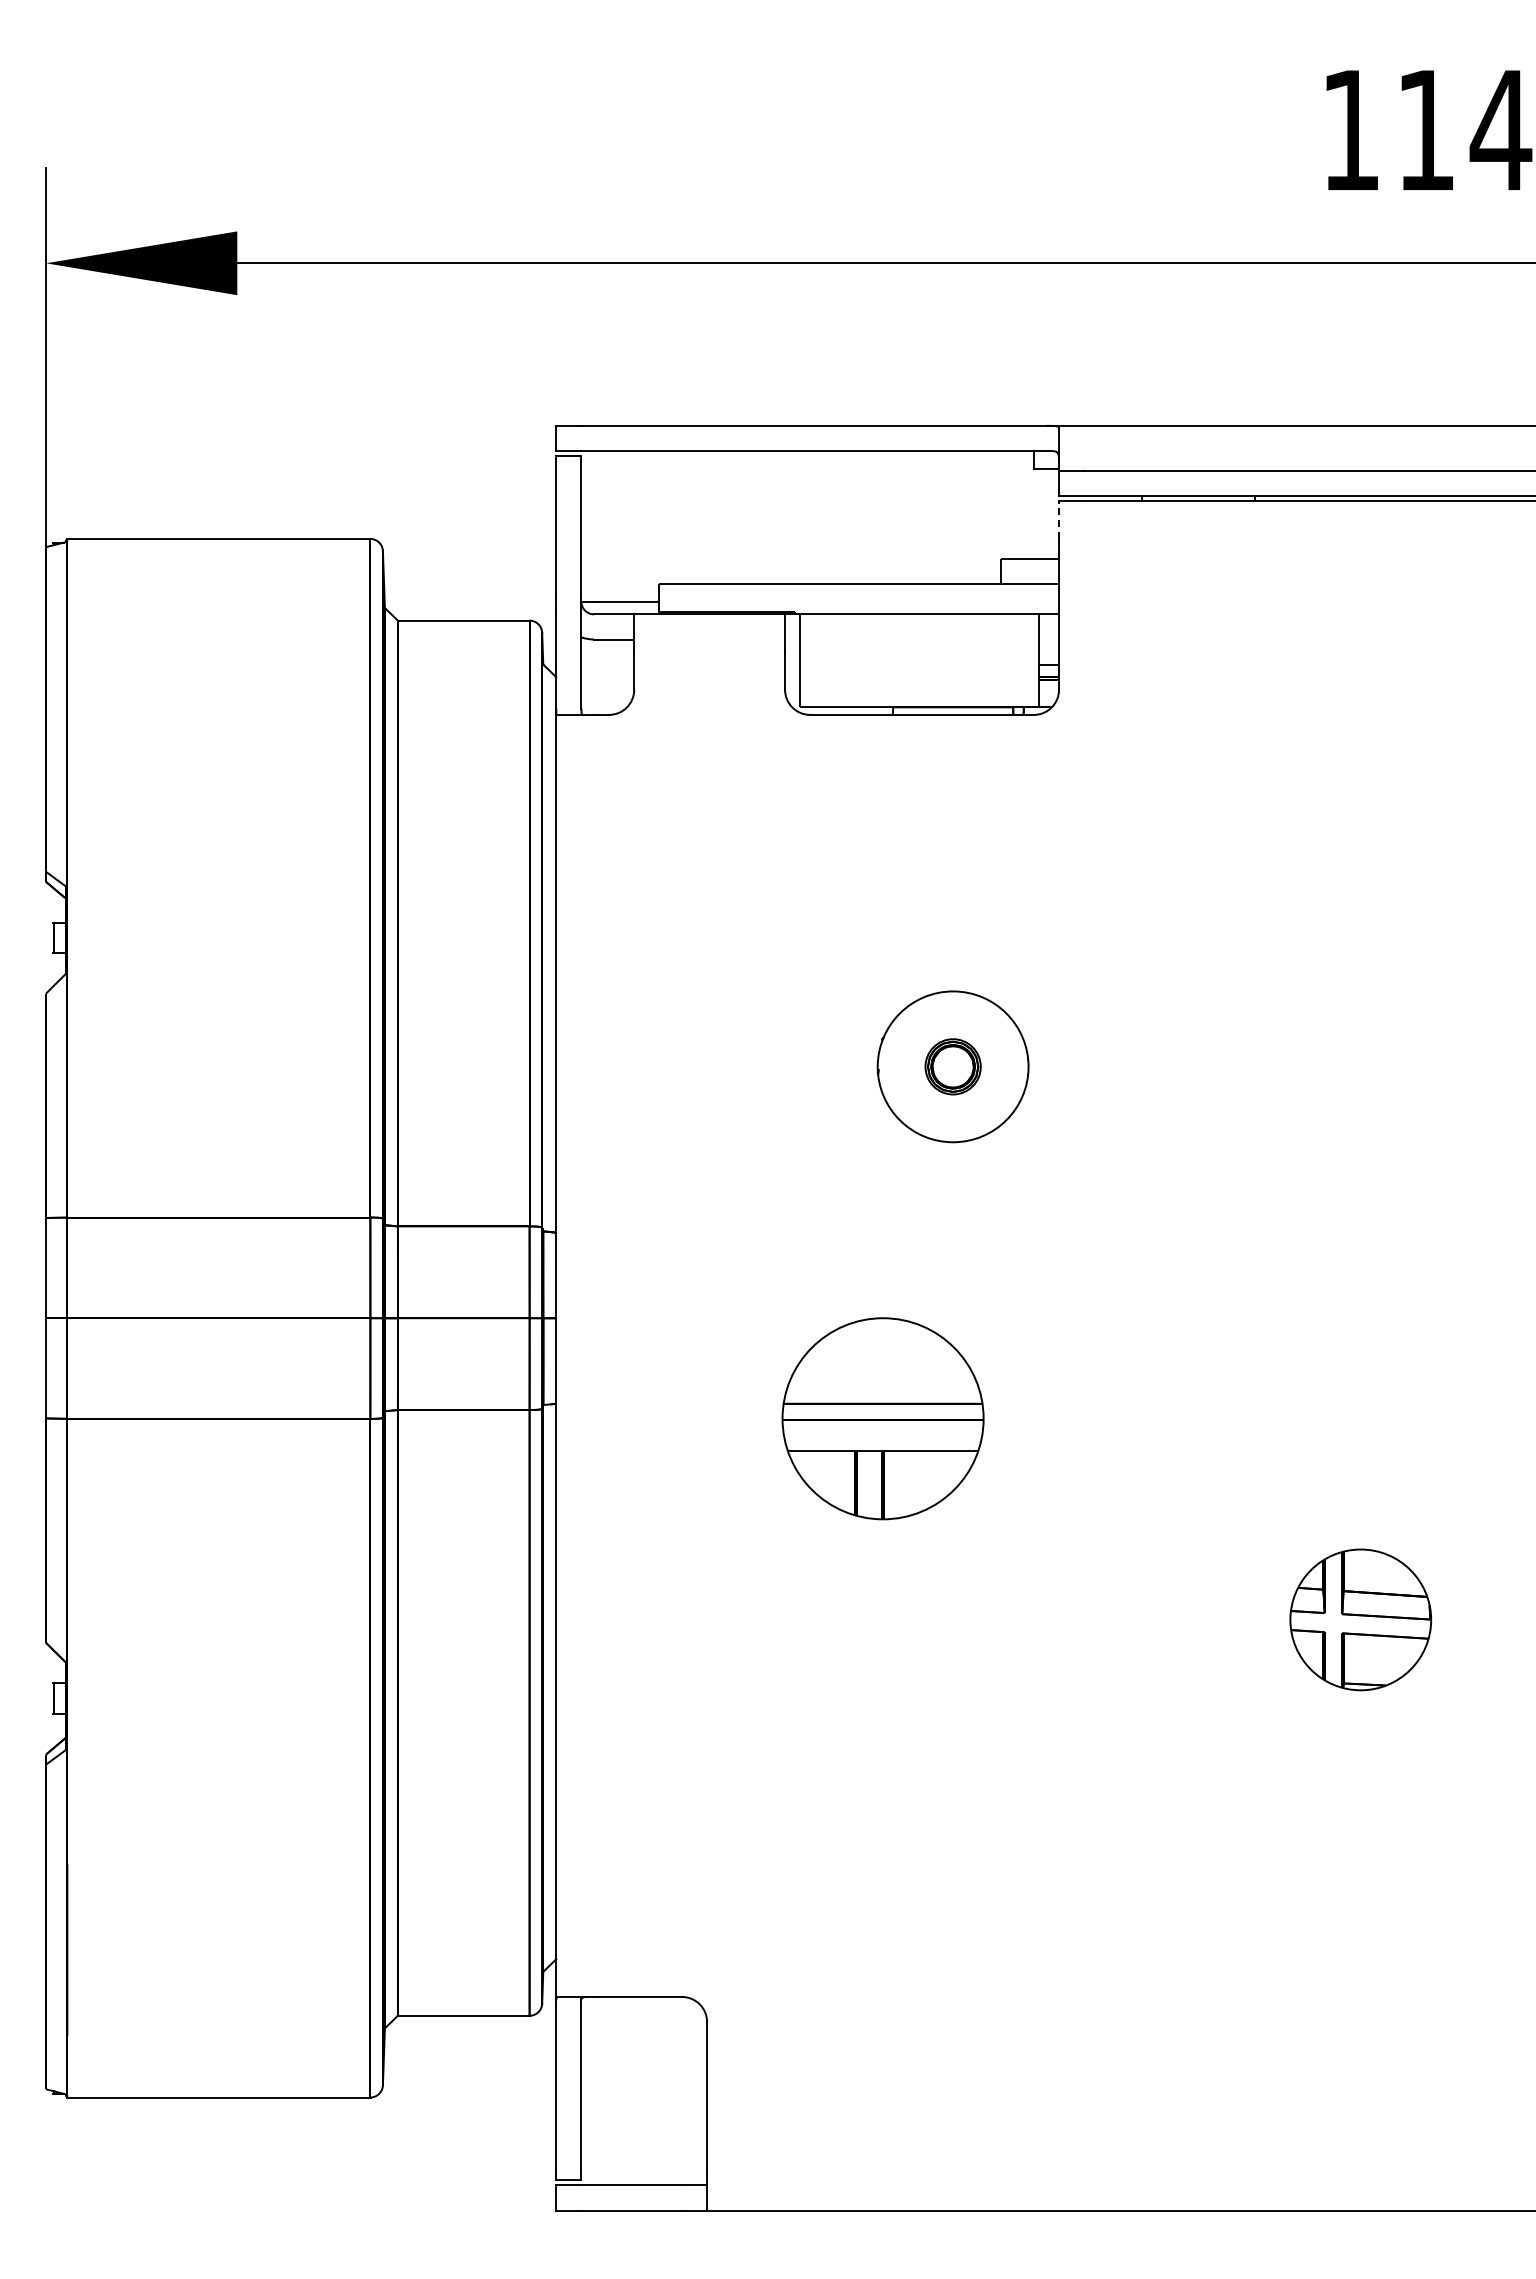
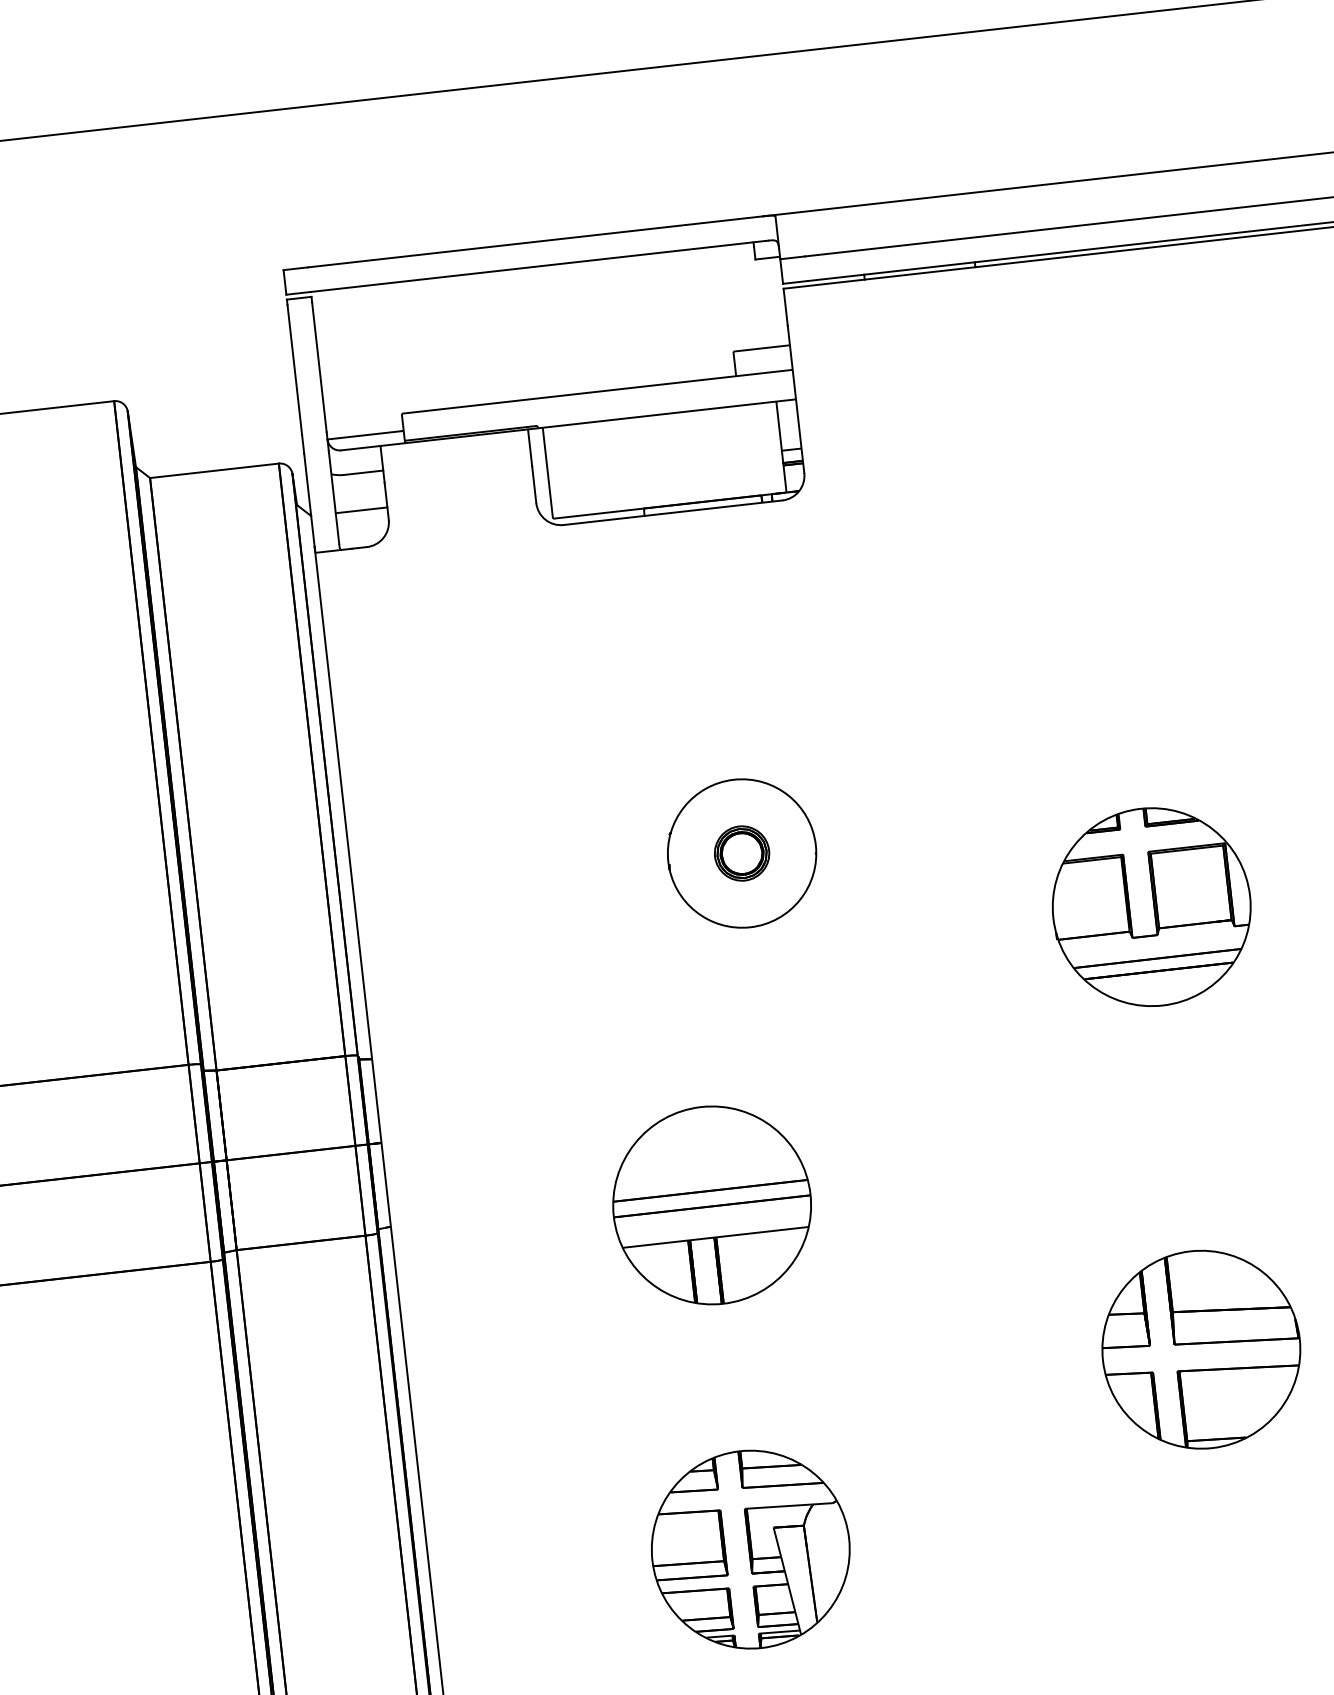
line: (1059, 520) -> (786, 307), dashed -> solid
line: (607, 677) -> (361, 510), added
part: (1360, 1167) -> (1151, 907), added
part: (1360, 1619) -> (1201, 1349), size x1.43
part: (882, 1770) -> (750, 1549), added

